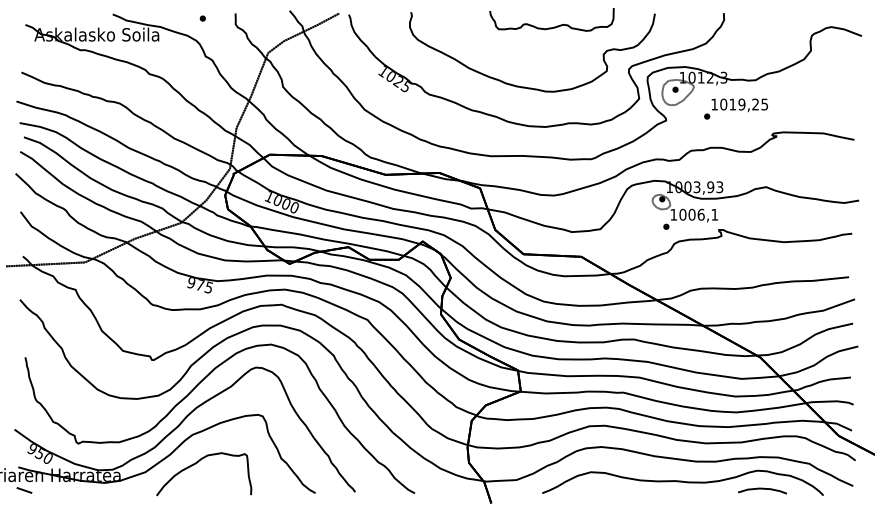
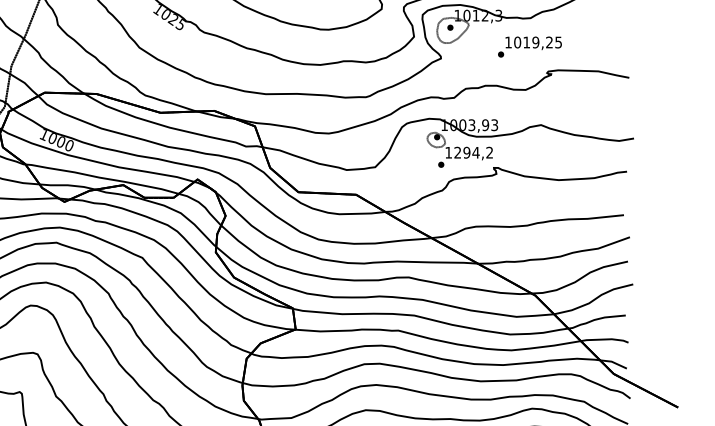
text: (735, 108) -> (529, 46), moved
text: (698, 214) -> (473, 152), 1006,1 -> 1294,2

